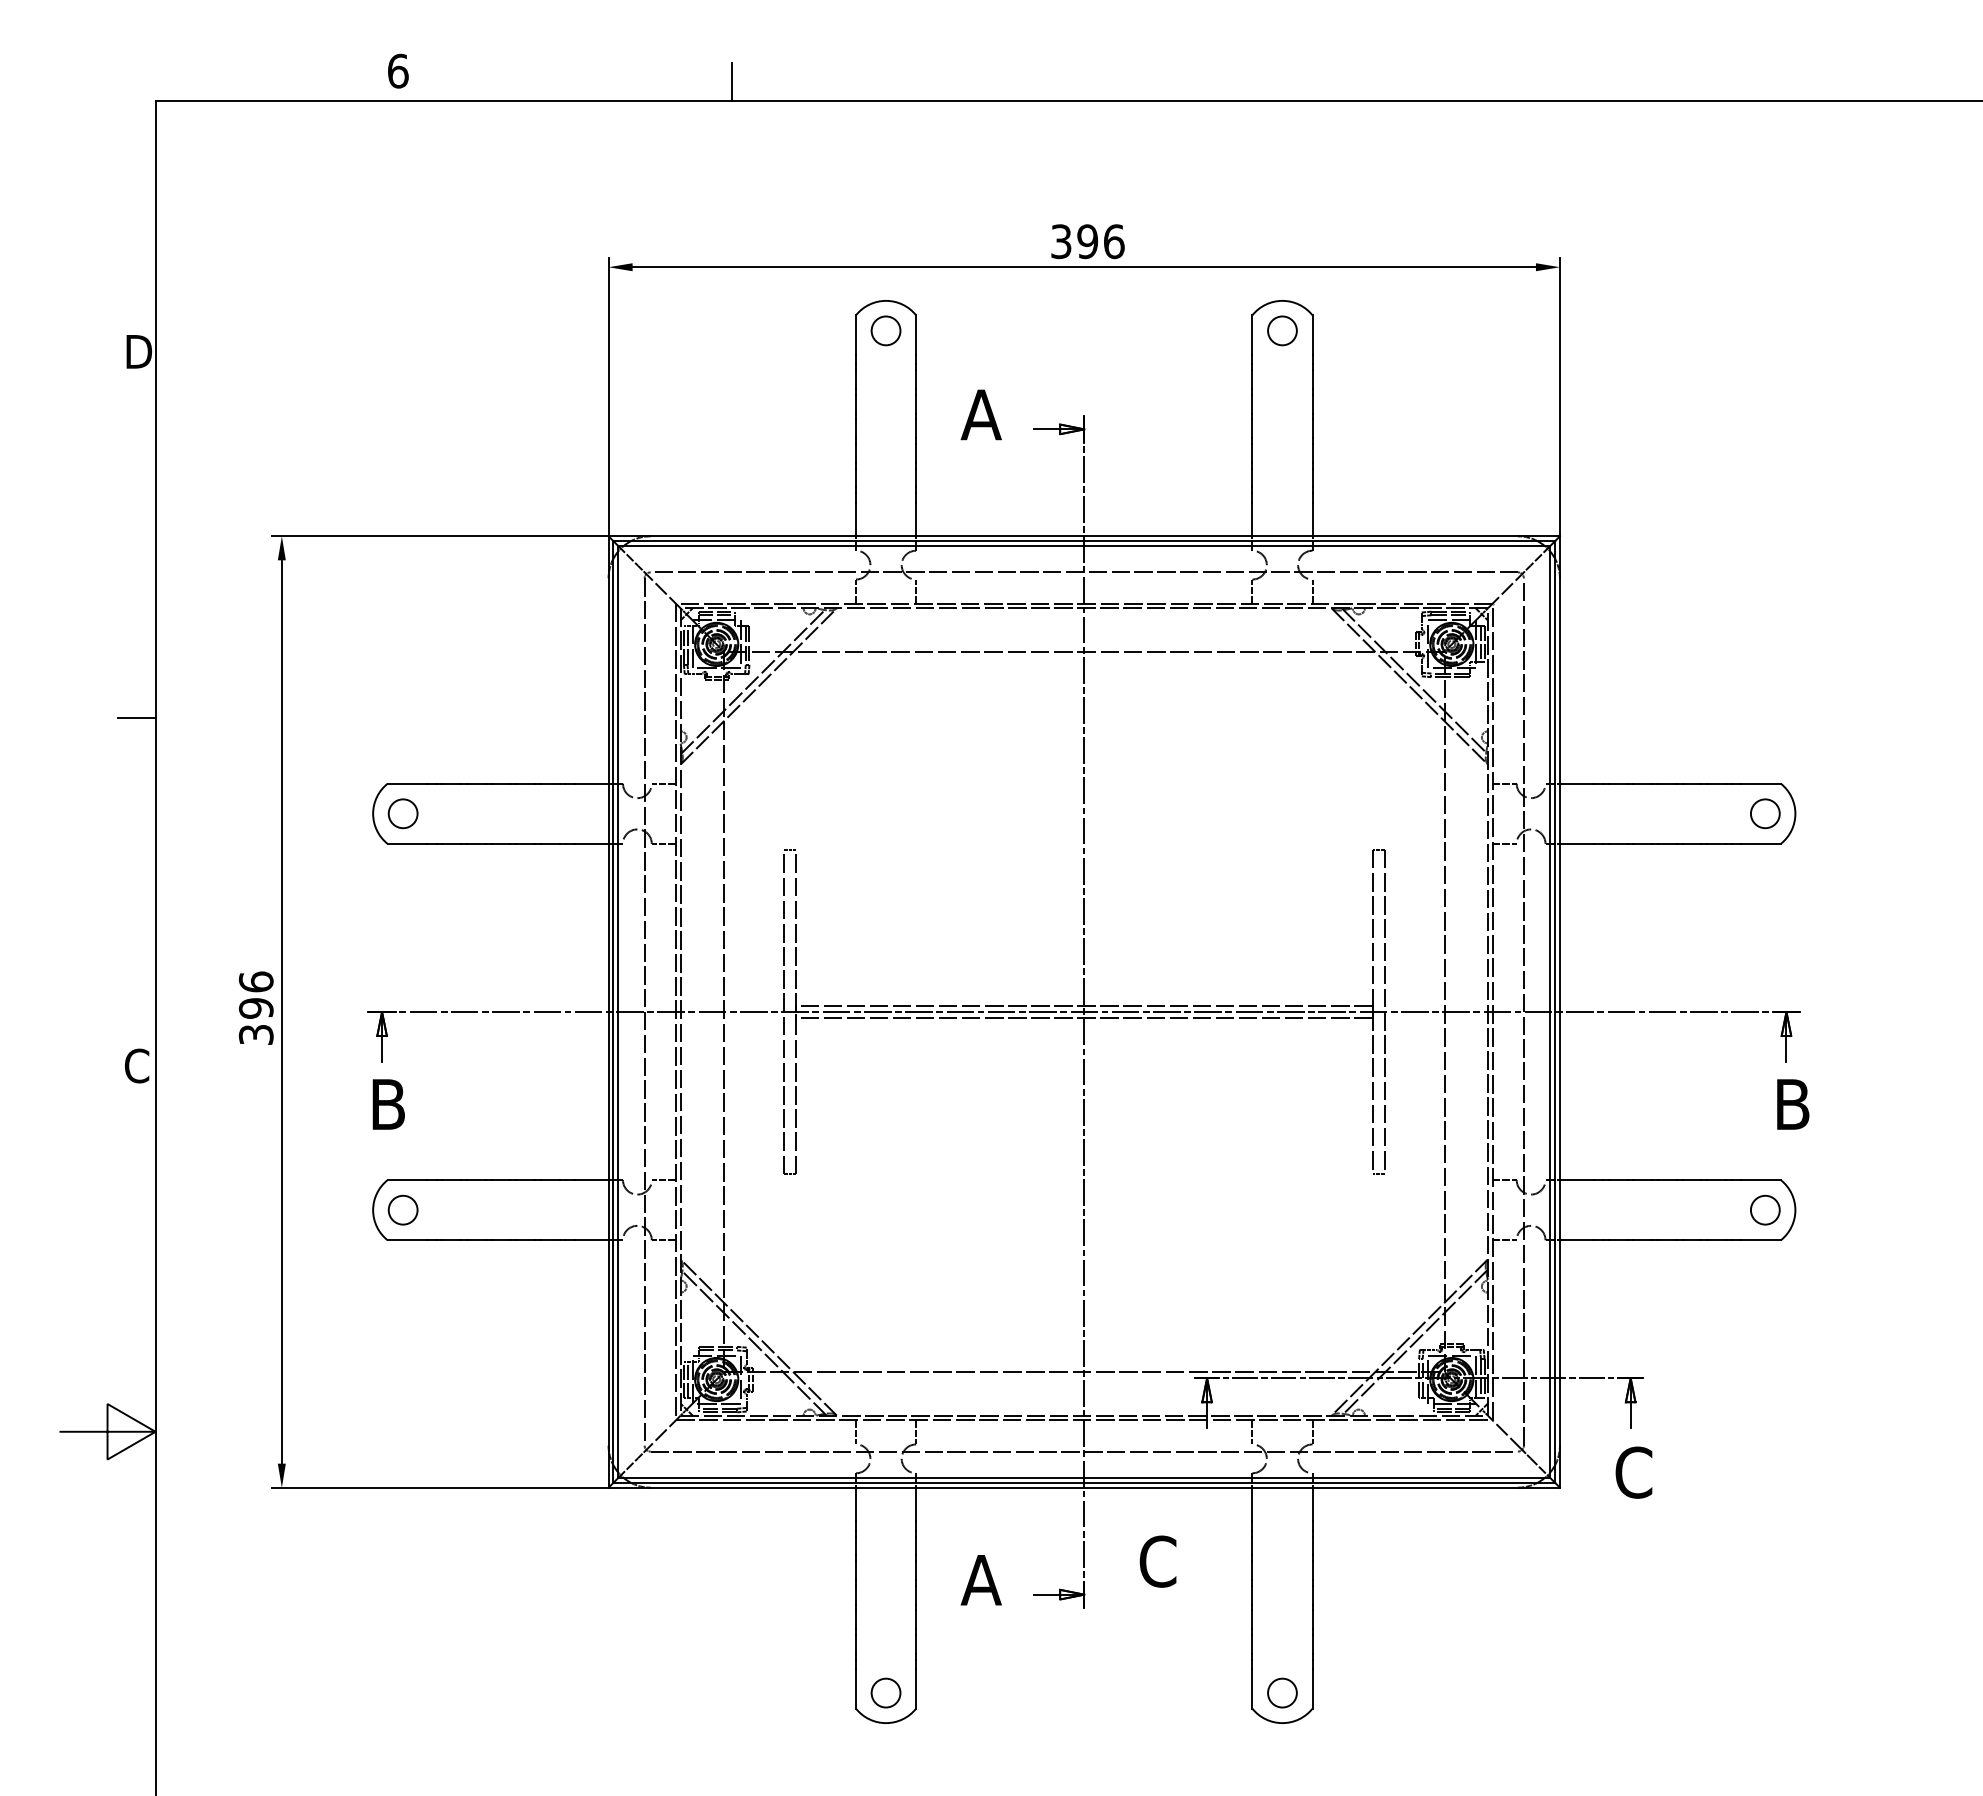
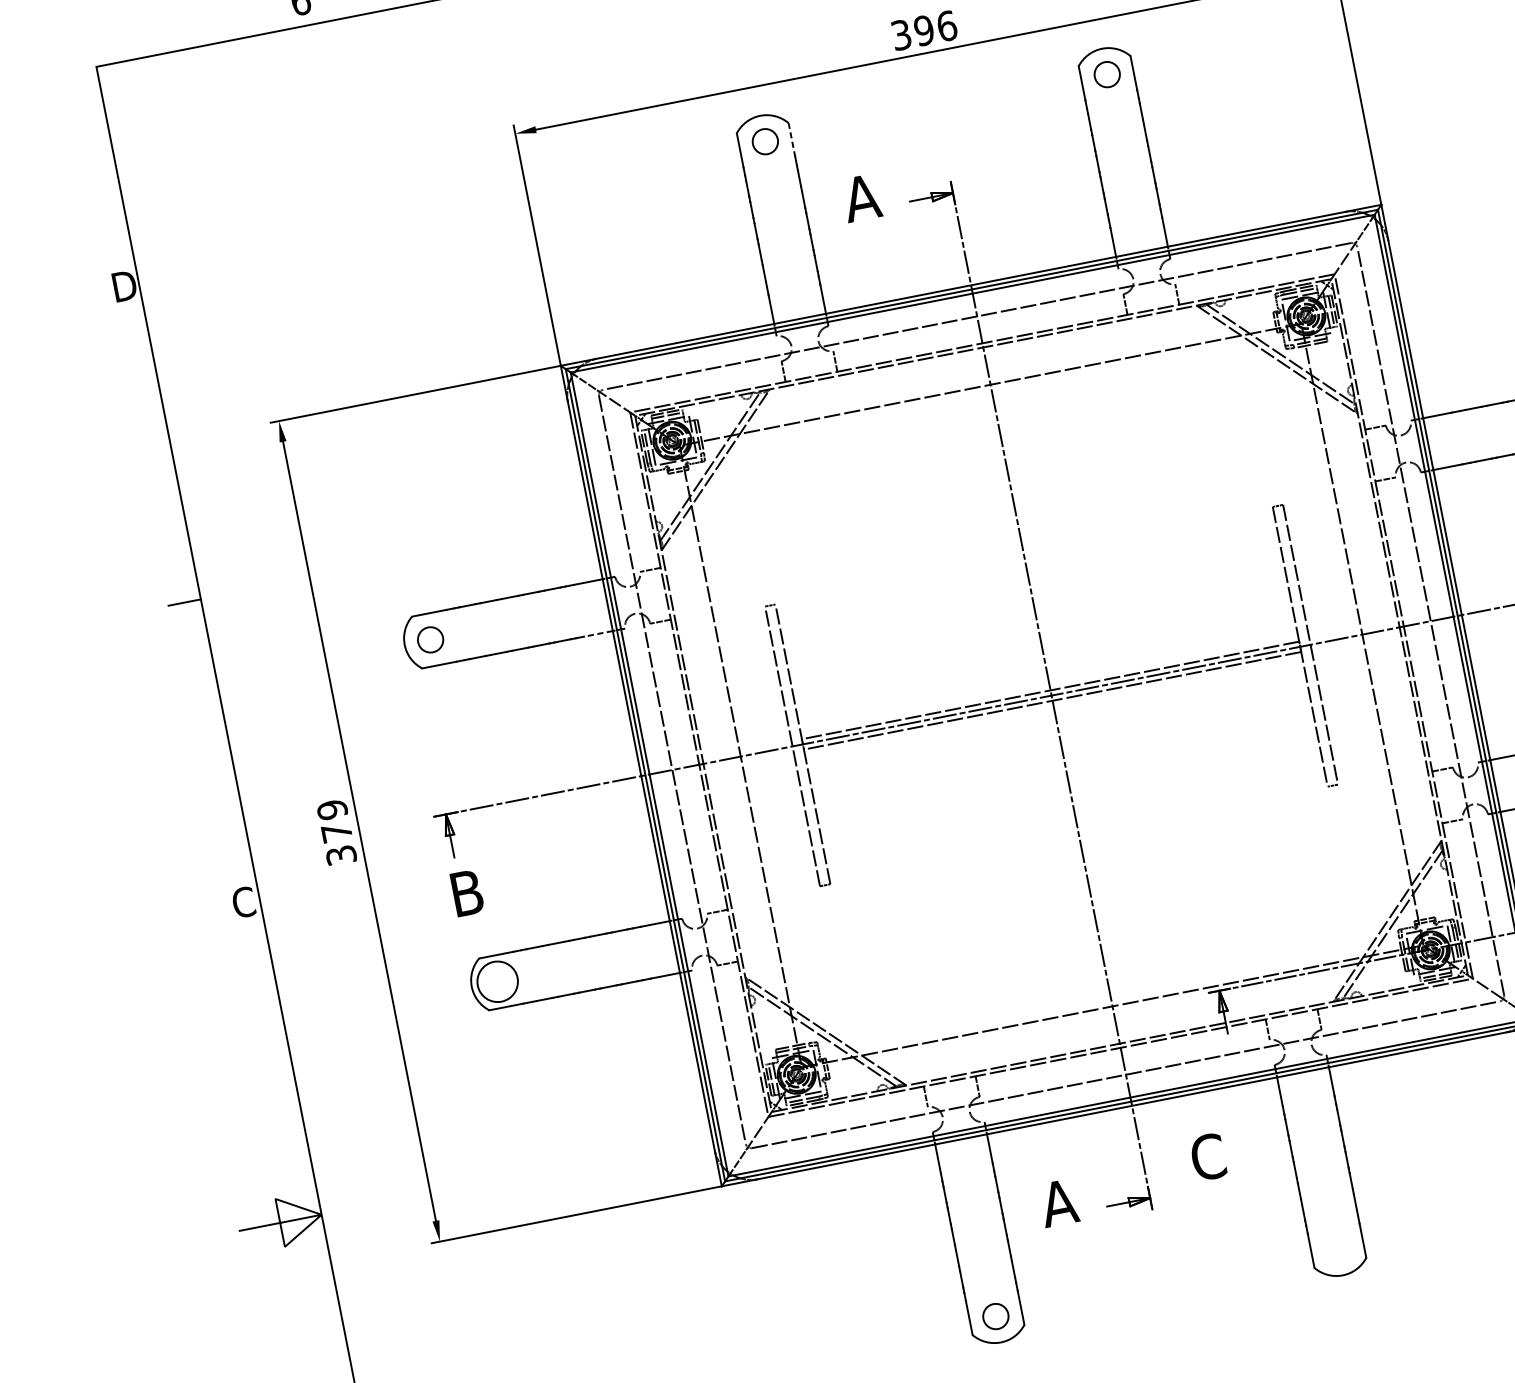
line: (916, 335) -> (792, 140), solid -> dashed
line: (591, 843) -> (598, 633), solid -> dashed
text: (255, 994) -> (333, 820), 396 -> 379
circle: (402, 1209) -> (496, 981), size x1.6
circle: (1282, 1692) -> (1337, 1248), removed

